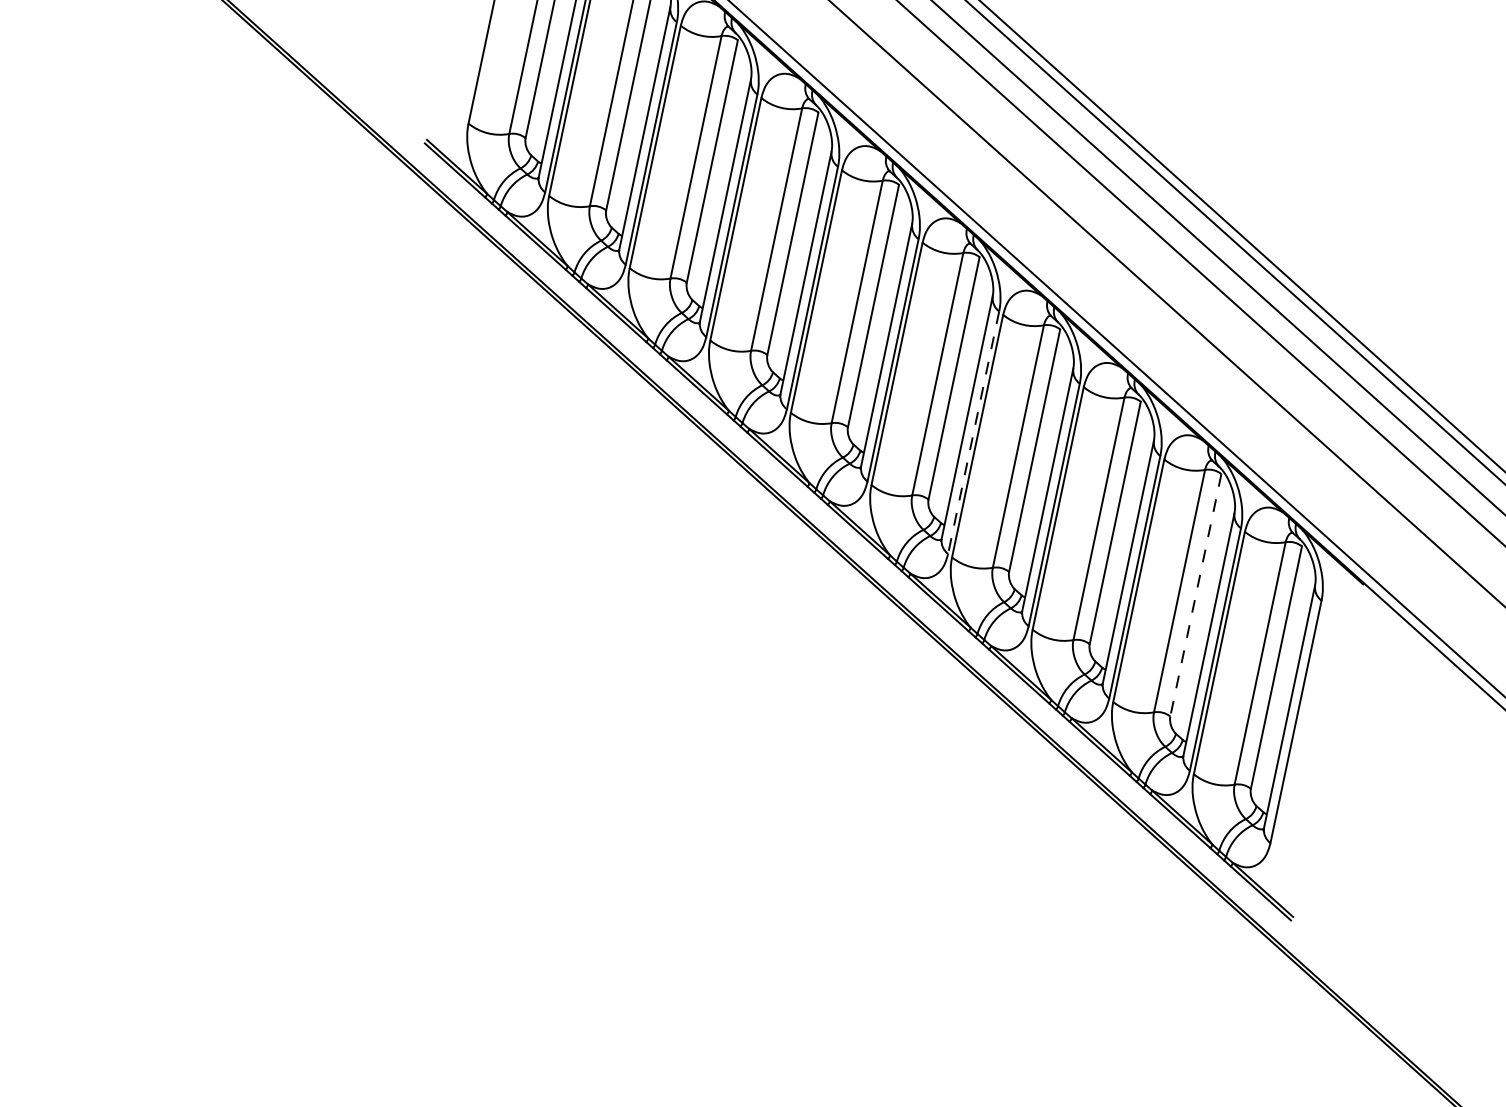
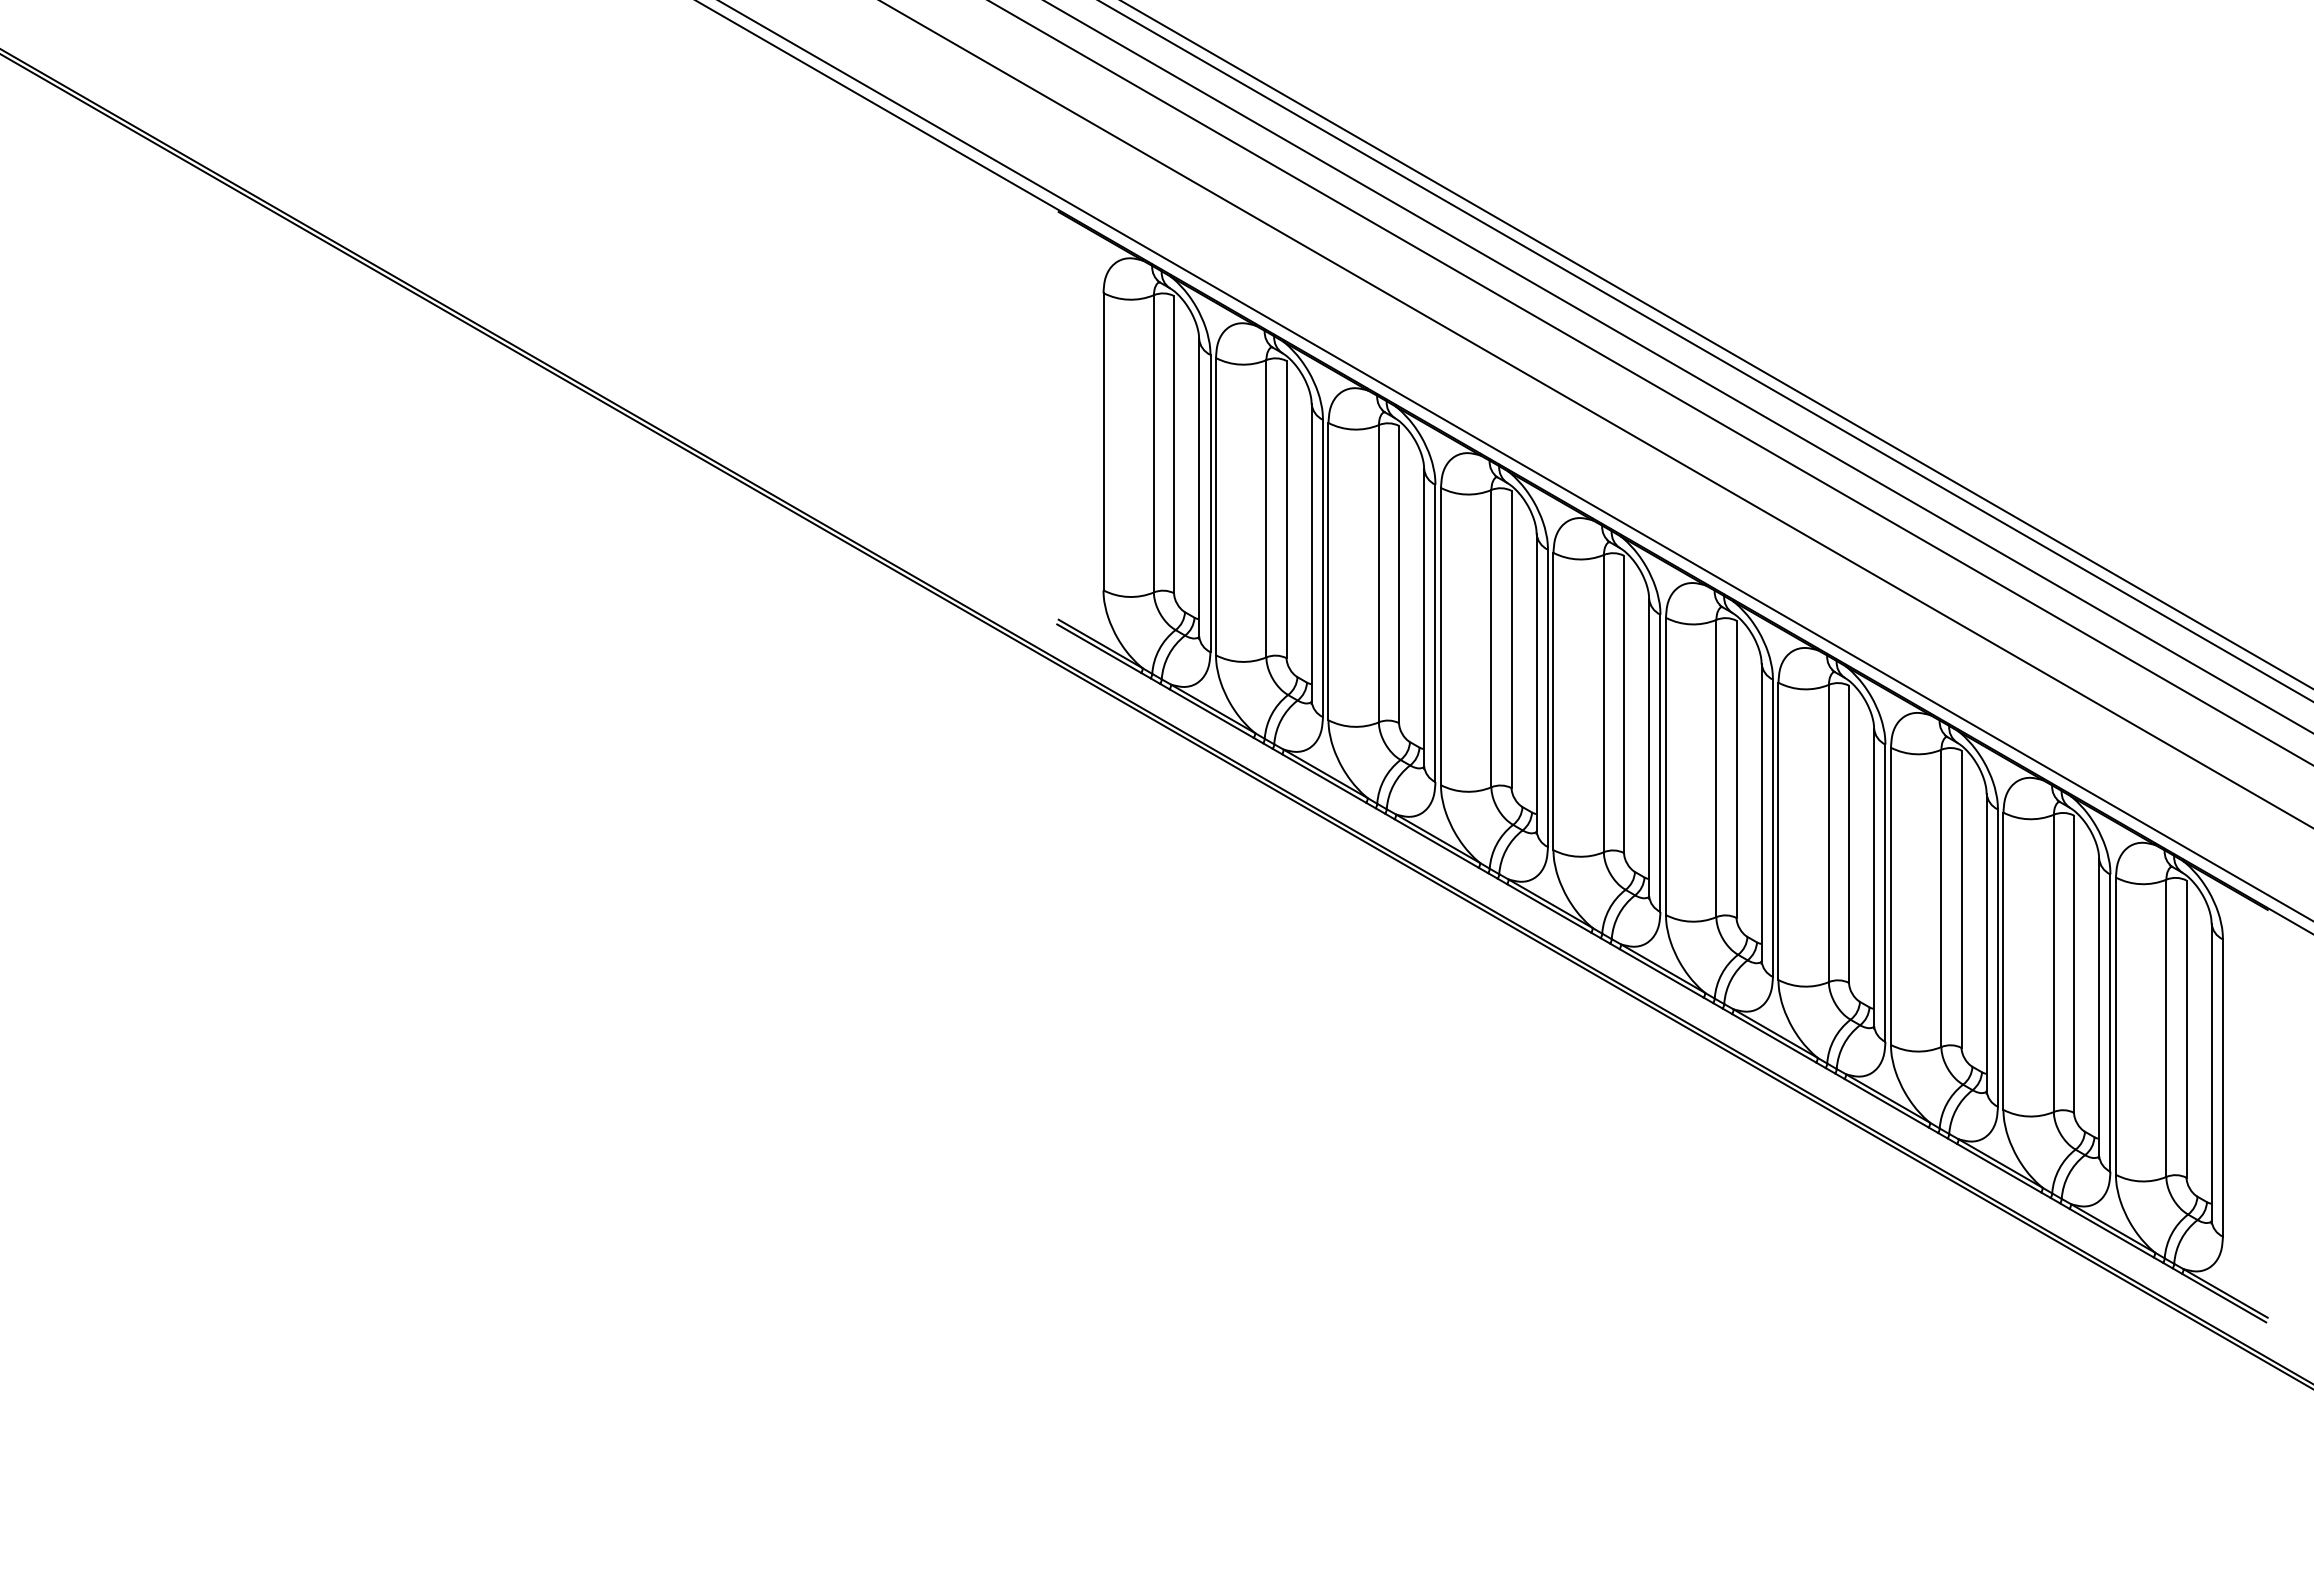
line: (973, 432) -> (1772, 828), dashed -> solid
line: (1196, 595) -> (2074, 964), dashed -> solid

